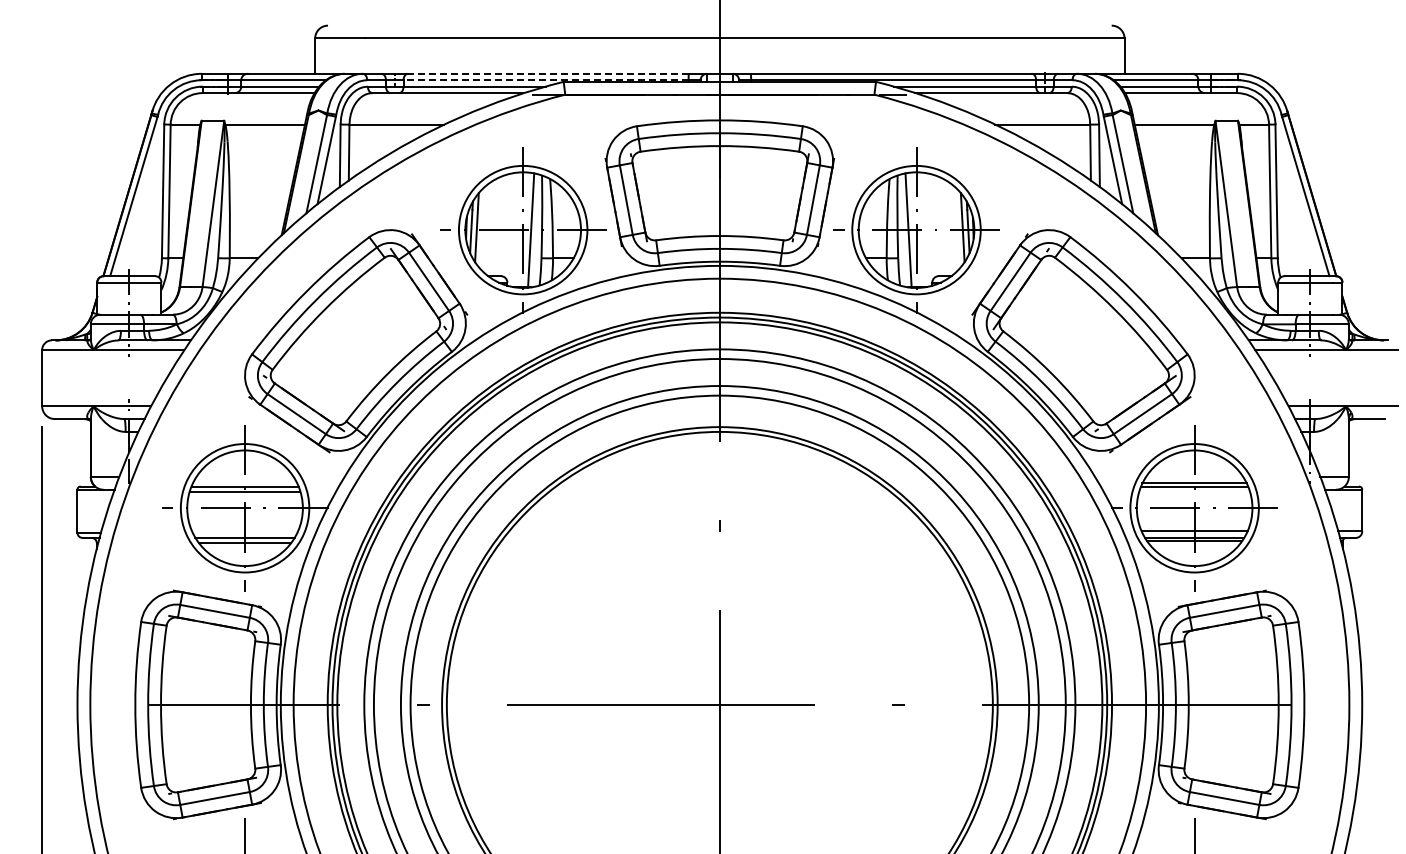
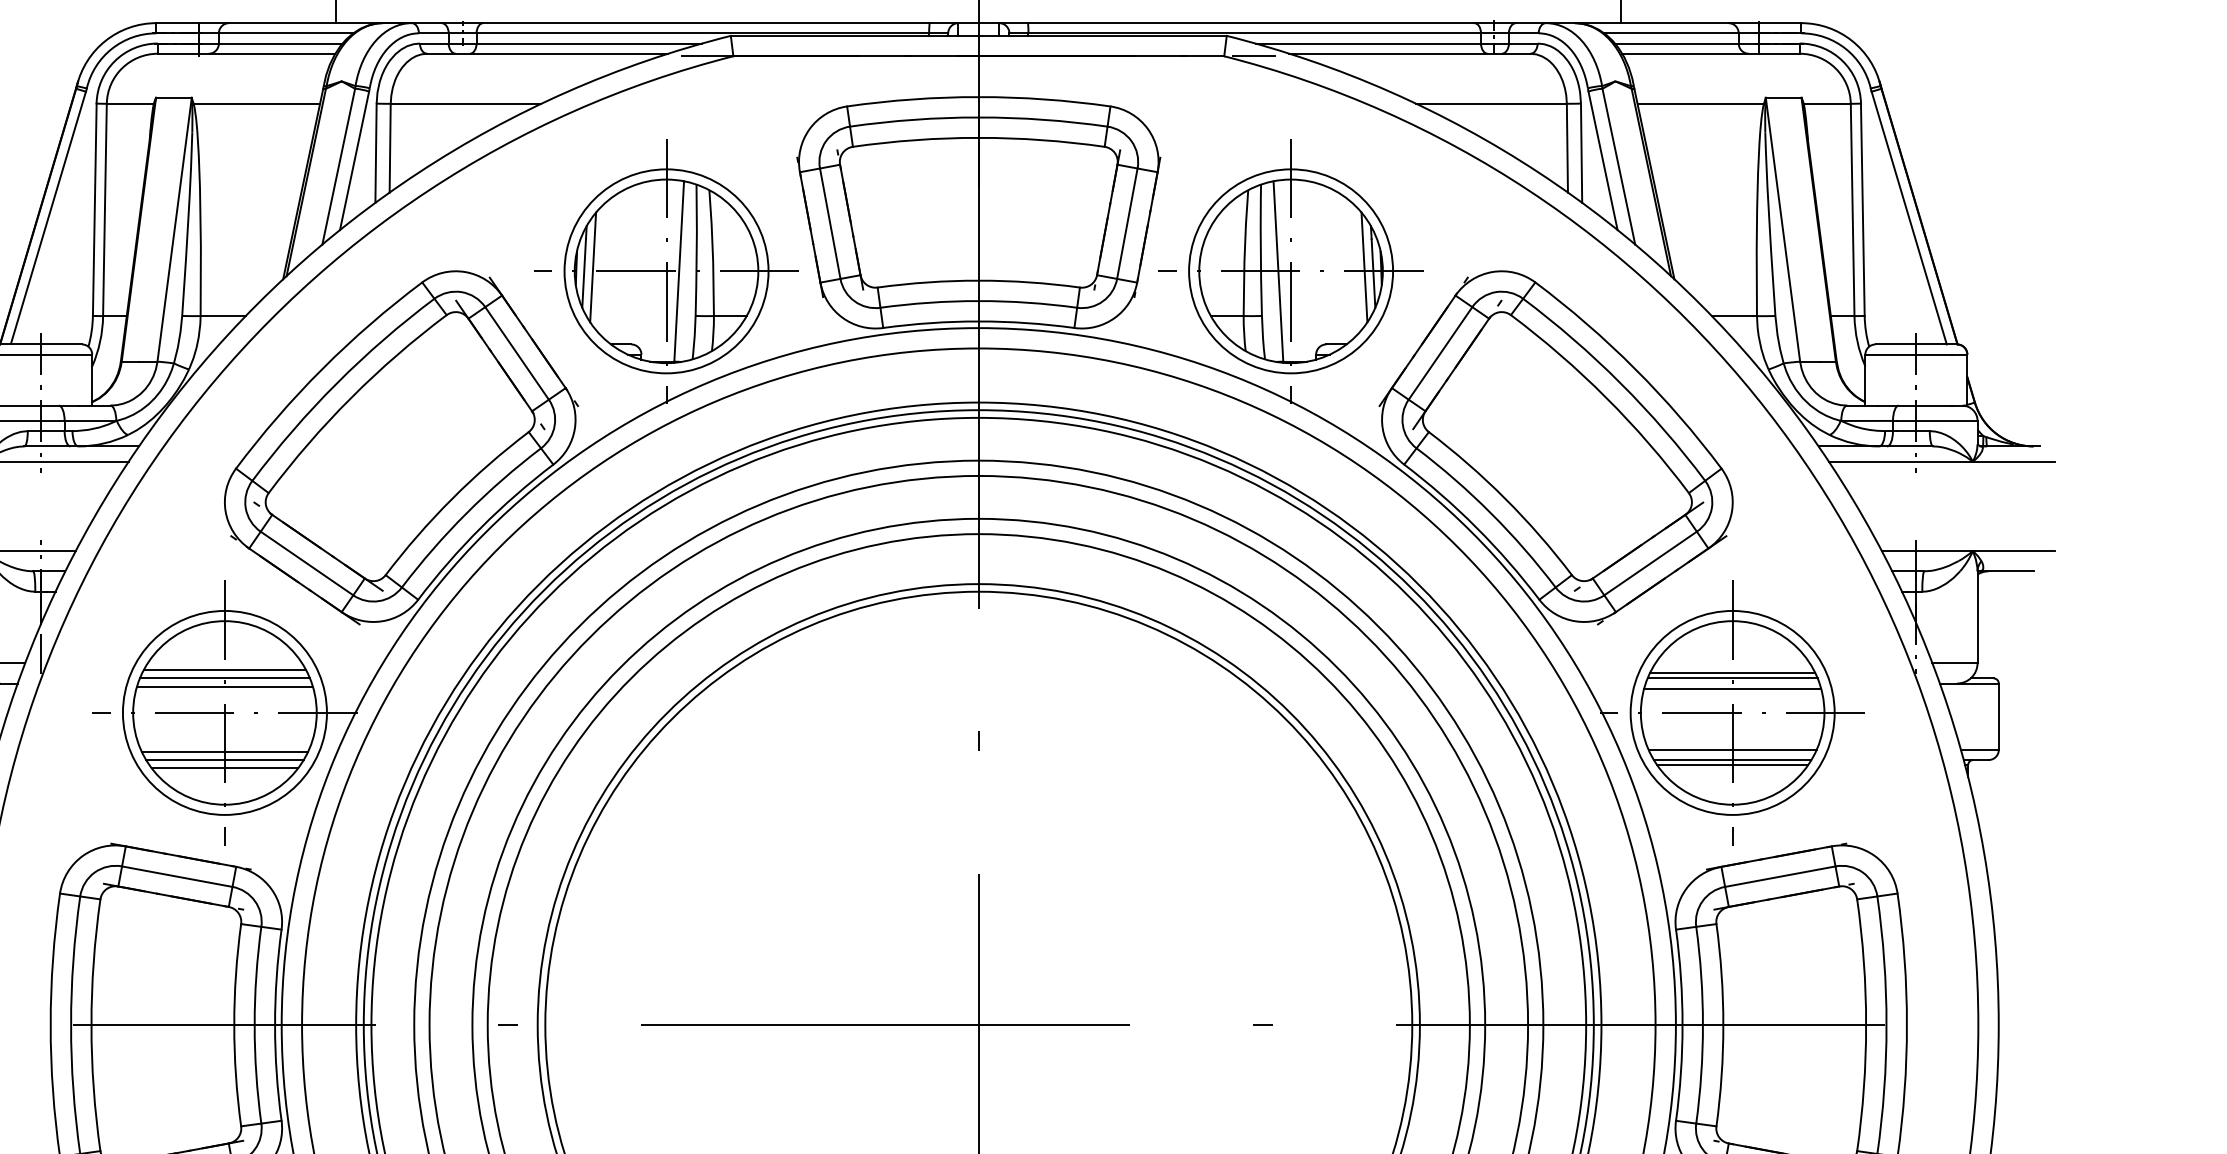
line: (548, 73) -> (706, 22), dashed -> solid
line: (546, 80) -> (703, 33), dashed -> solid
line: (244, 481) -> (224, 670), added
line: (1194, 492) -> (1732, 687), added
line: (244, 532) -> (224, 751), added

